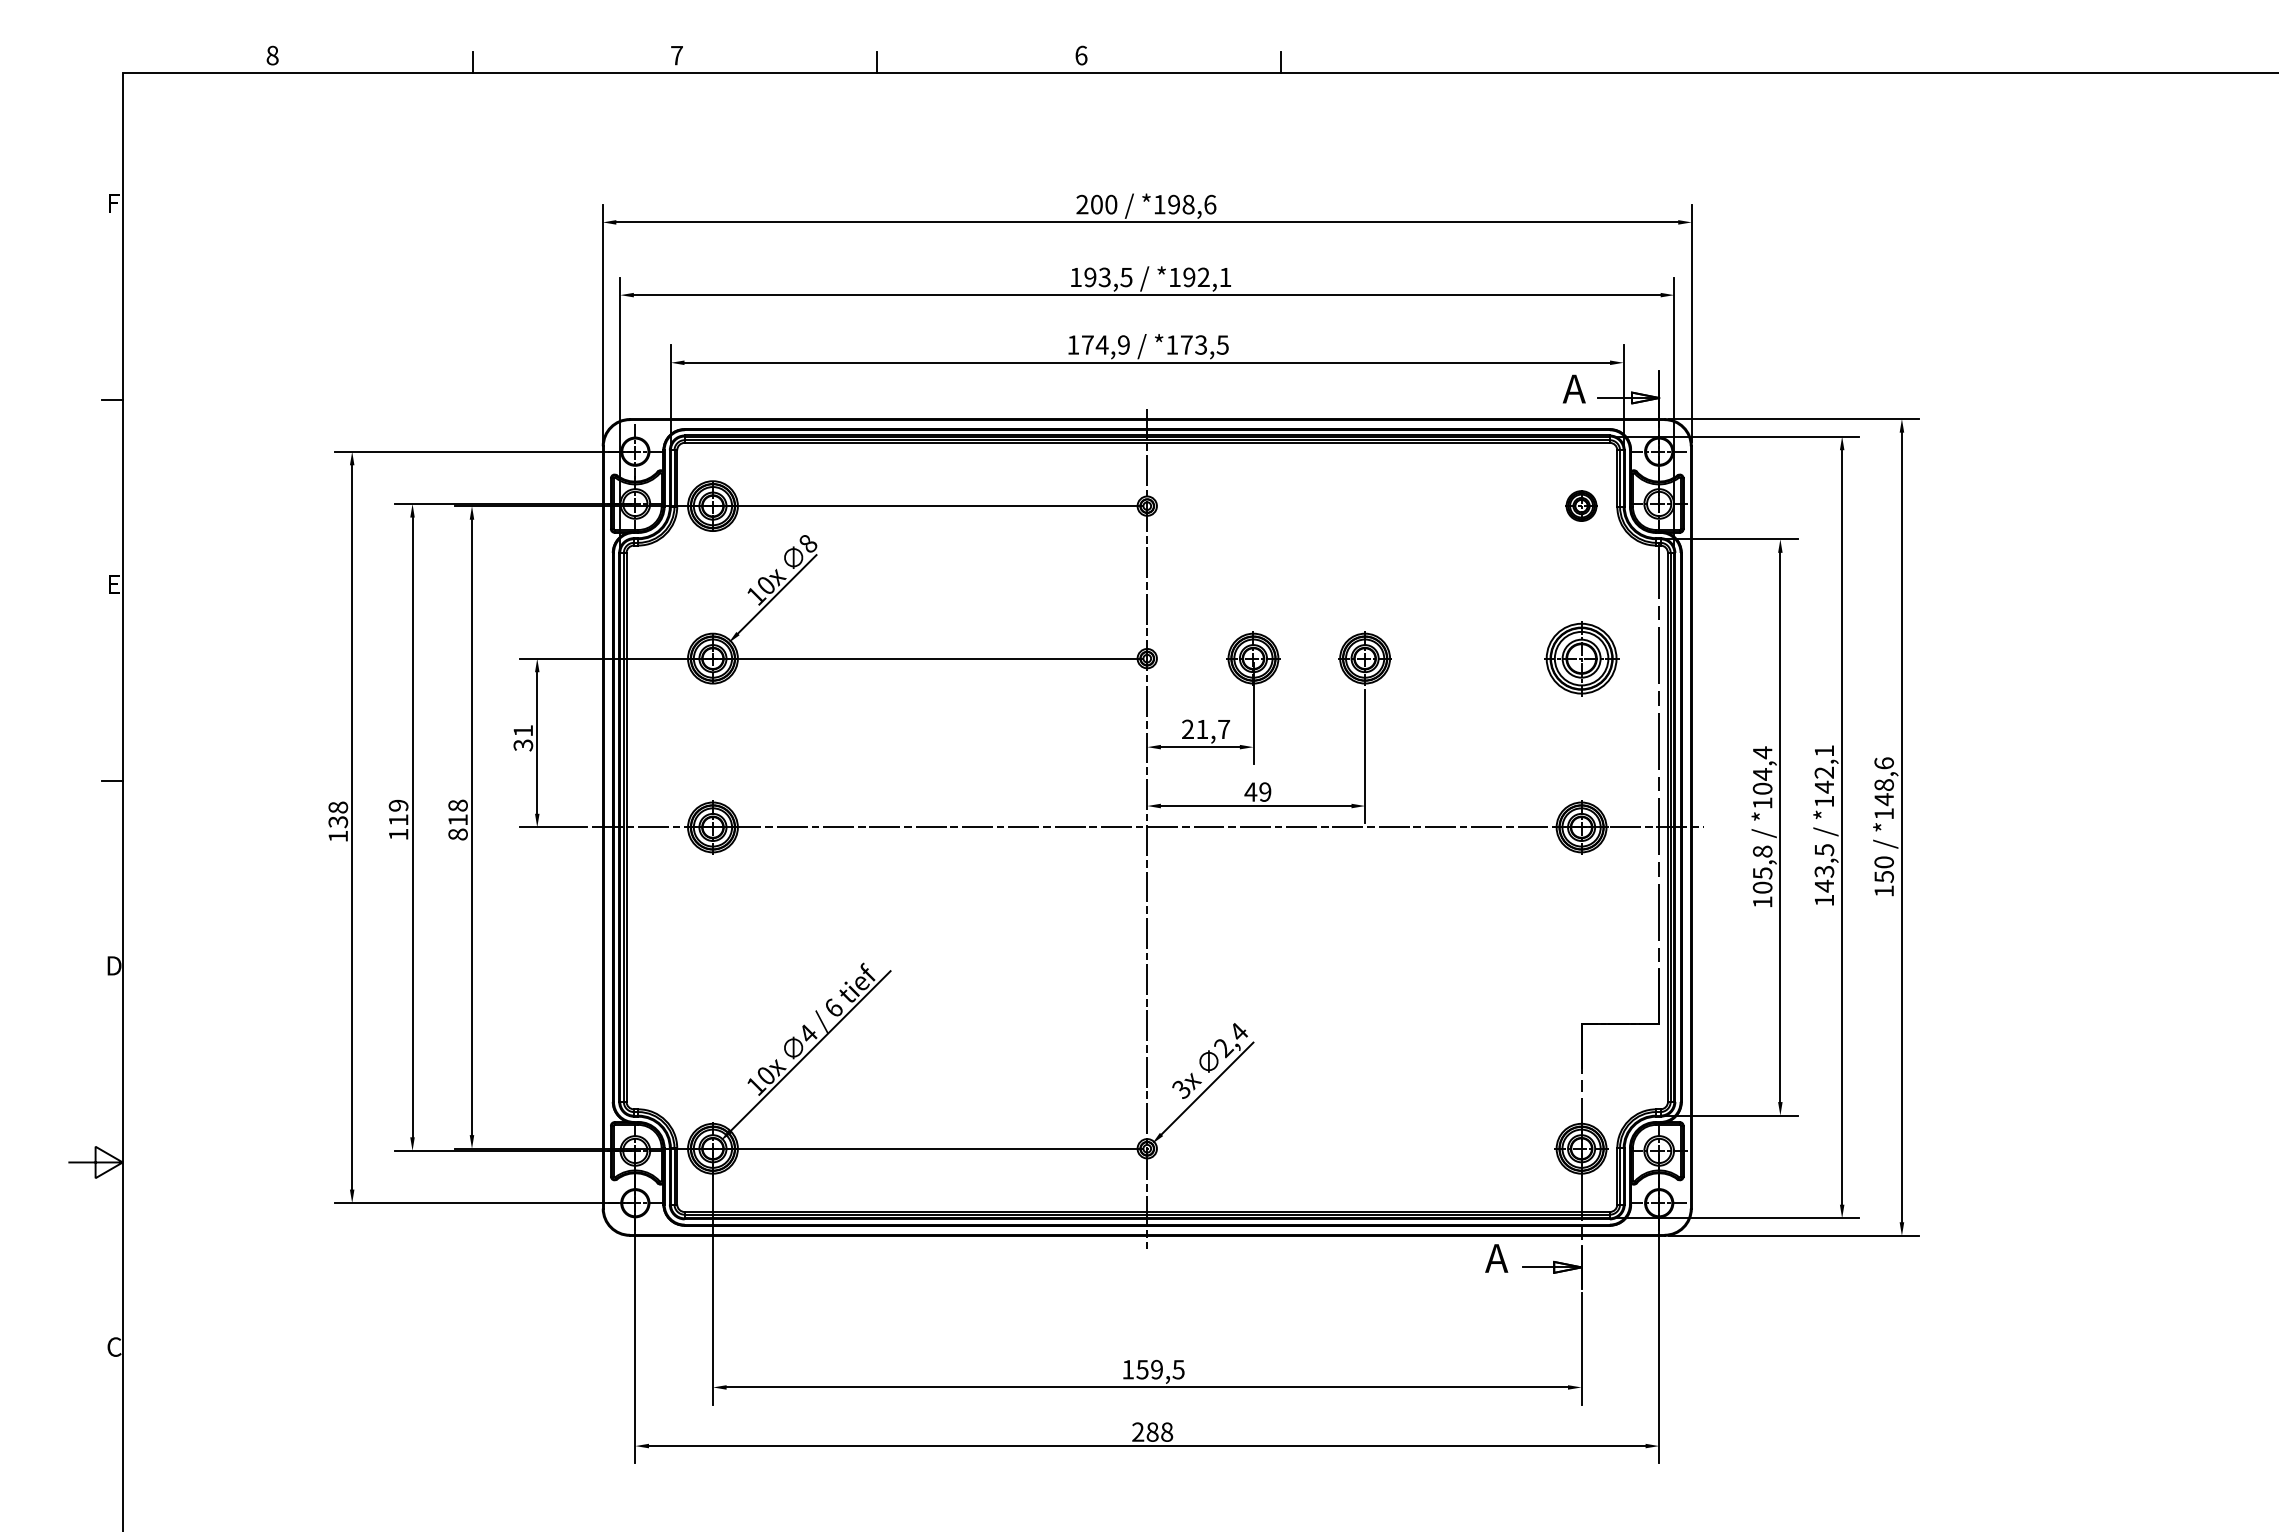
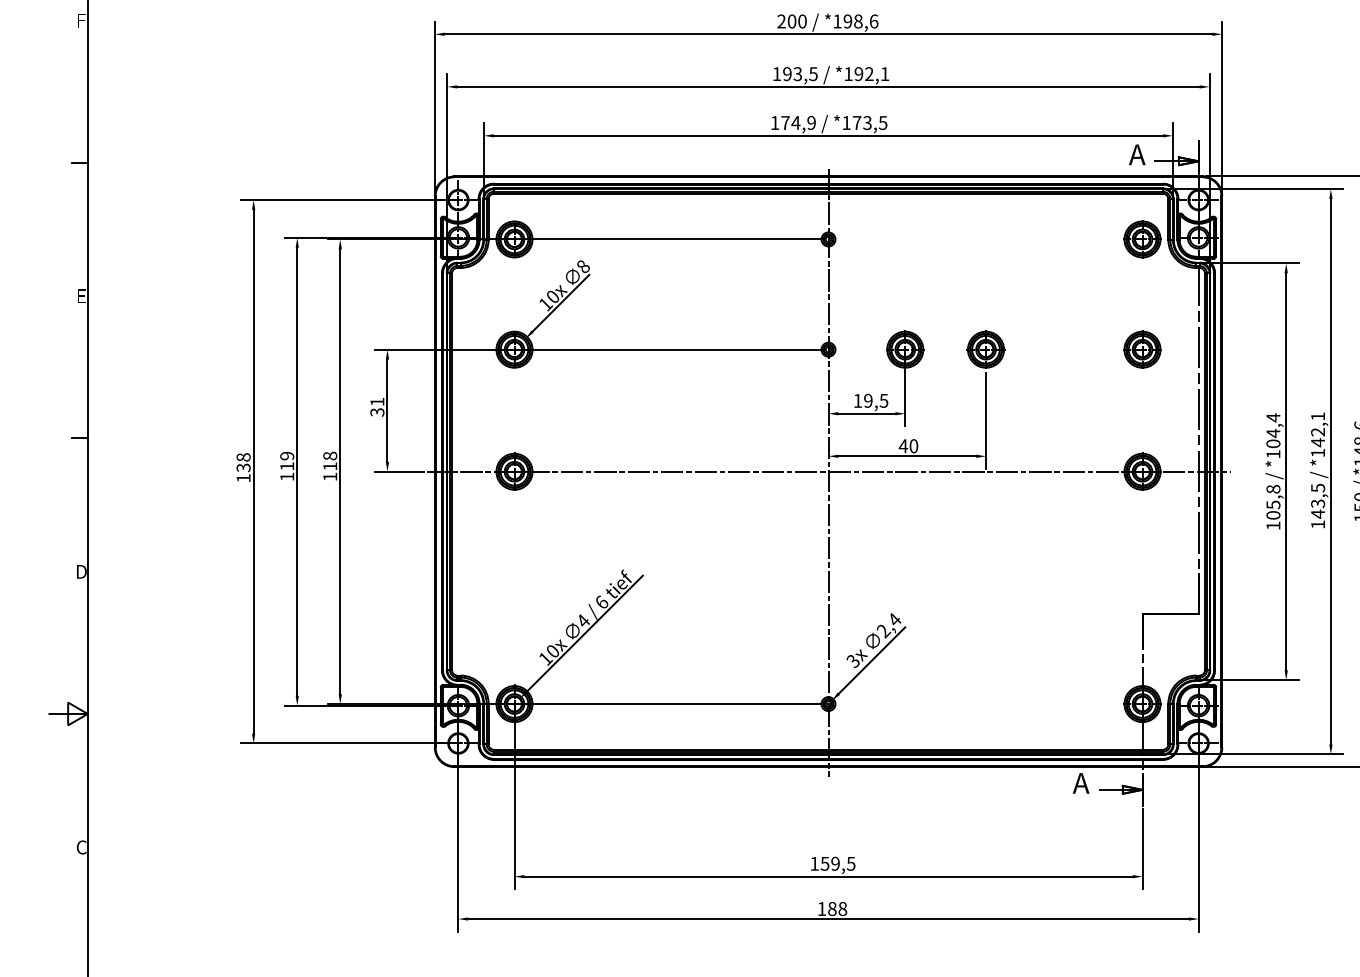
part: (1581, 505) -> (1142, 239), size x1.67
part: (1581, 658) -> (1142, 349), size x0.71
text: (1206, 729) -> (871, 400), 21,7 -> 19,5
text: (1265, 791) -> (913, 445), 49 -> 40
text: (457, 834) -> (329, 476), 818 -> 118
text: (1138, 1431) -> (822, 908), 288 -> 188

